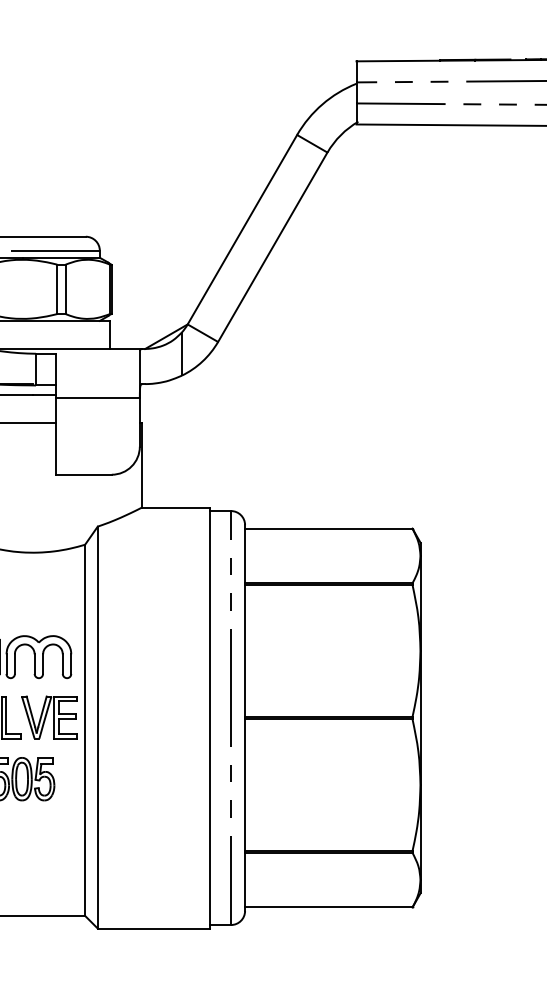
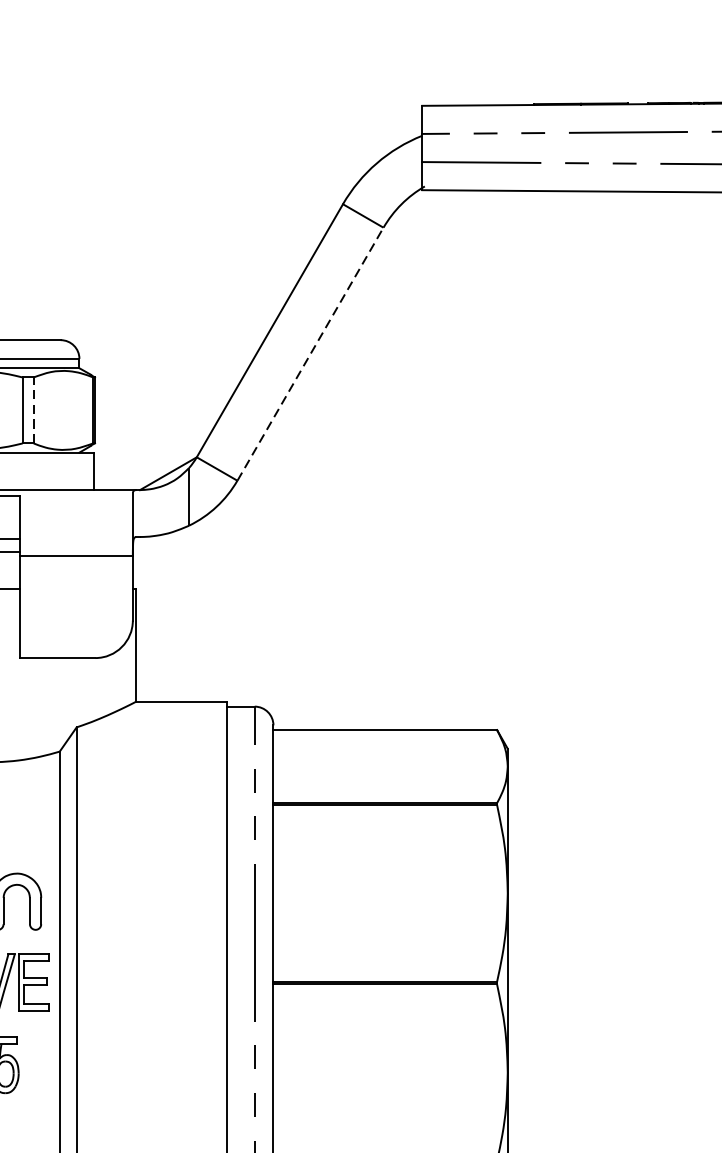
line: (273, 246) -> (311, 353), solid -> dashed
line: (65, 289) -> (33, 410), solid -> dashed

